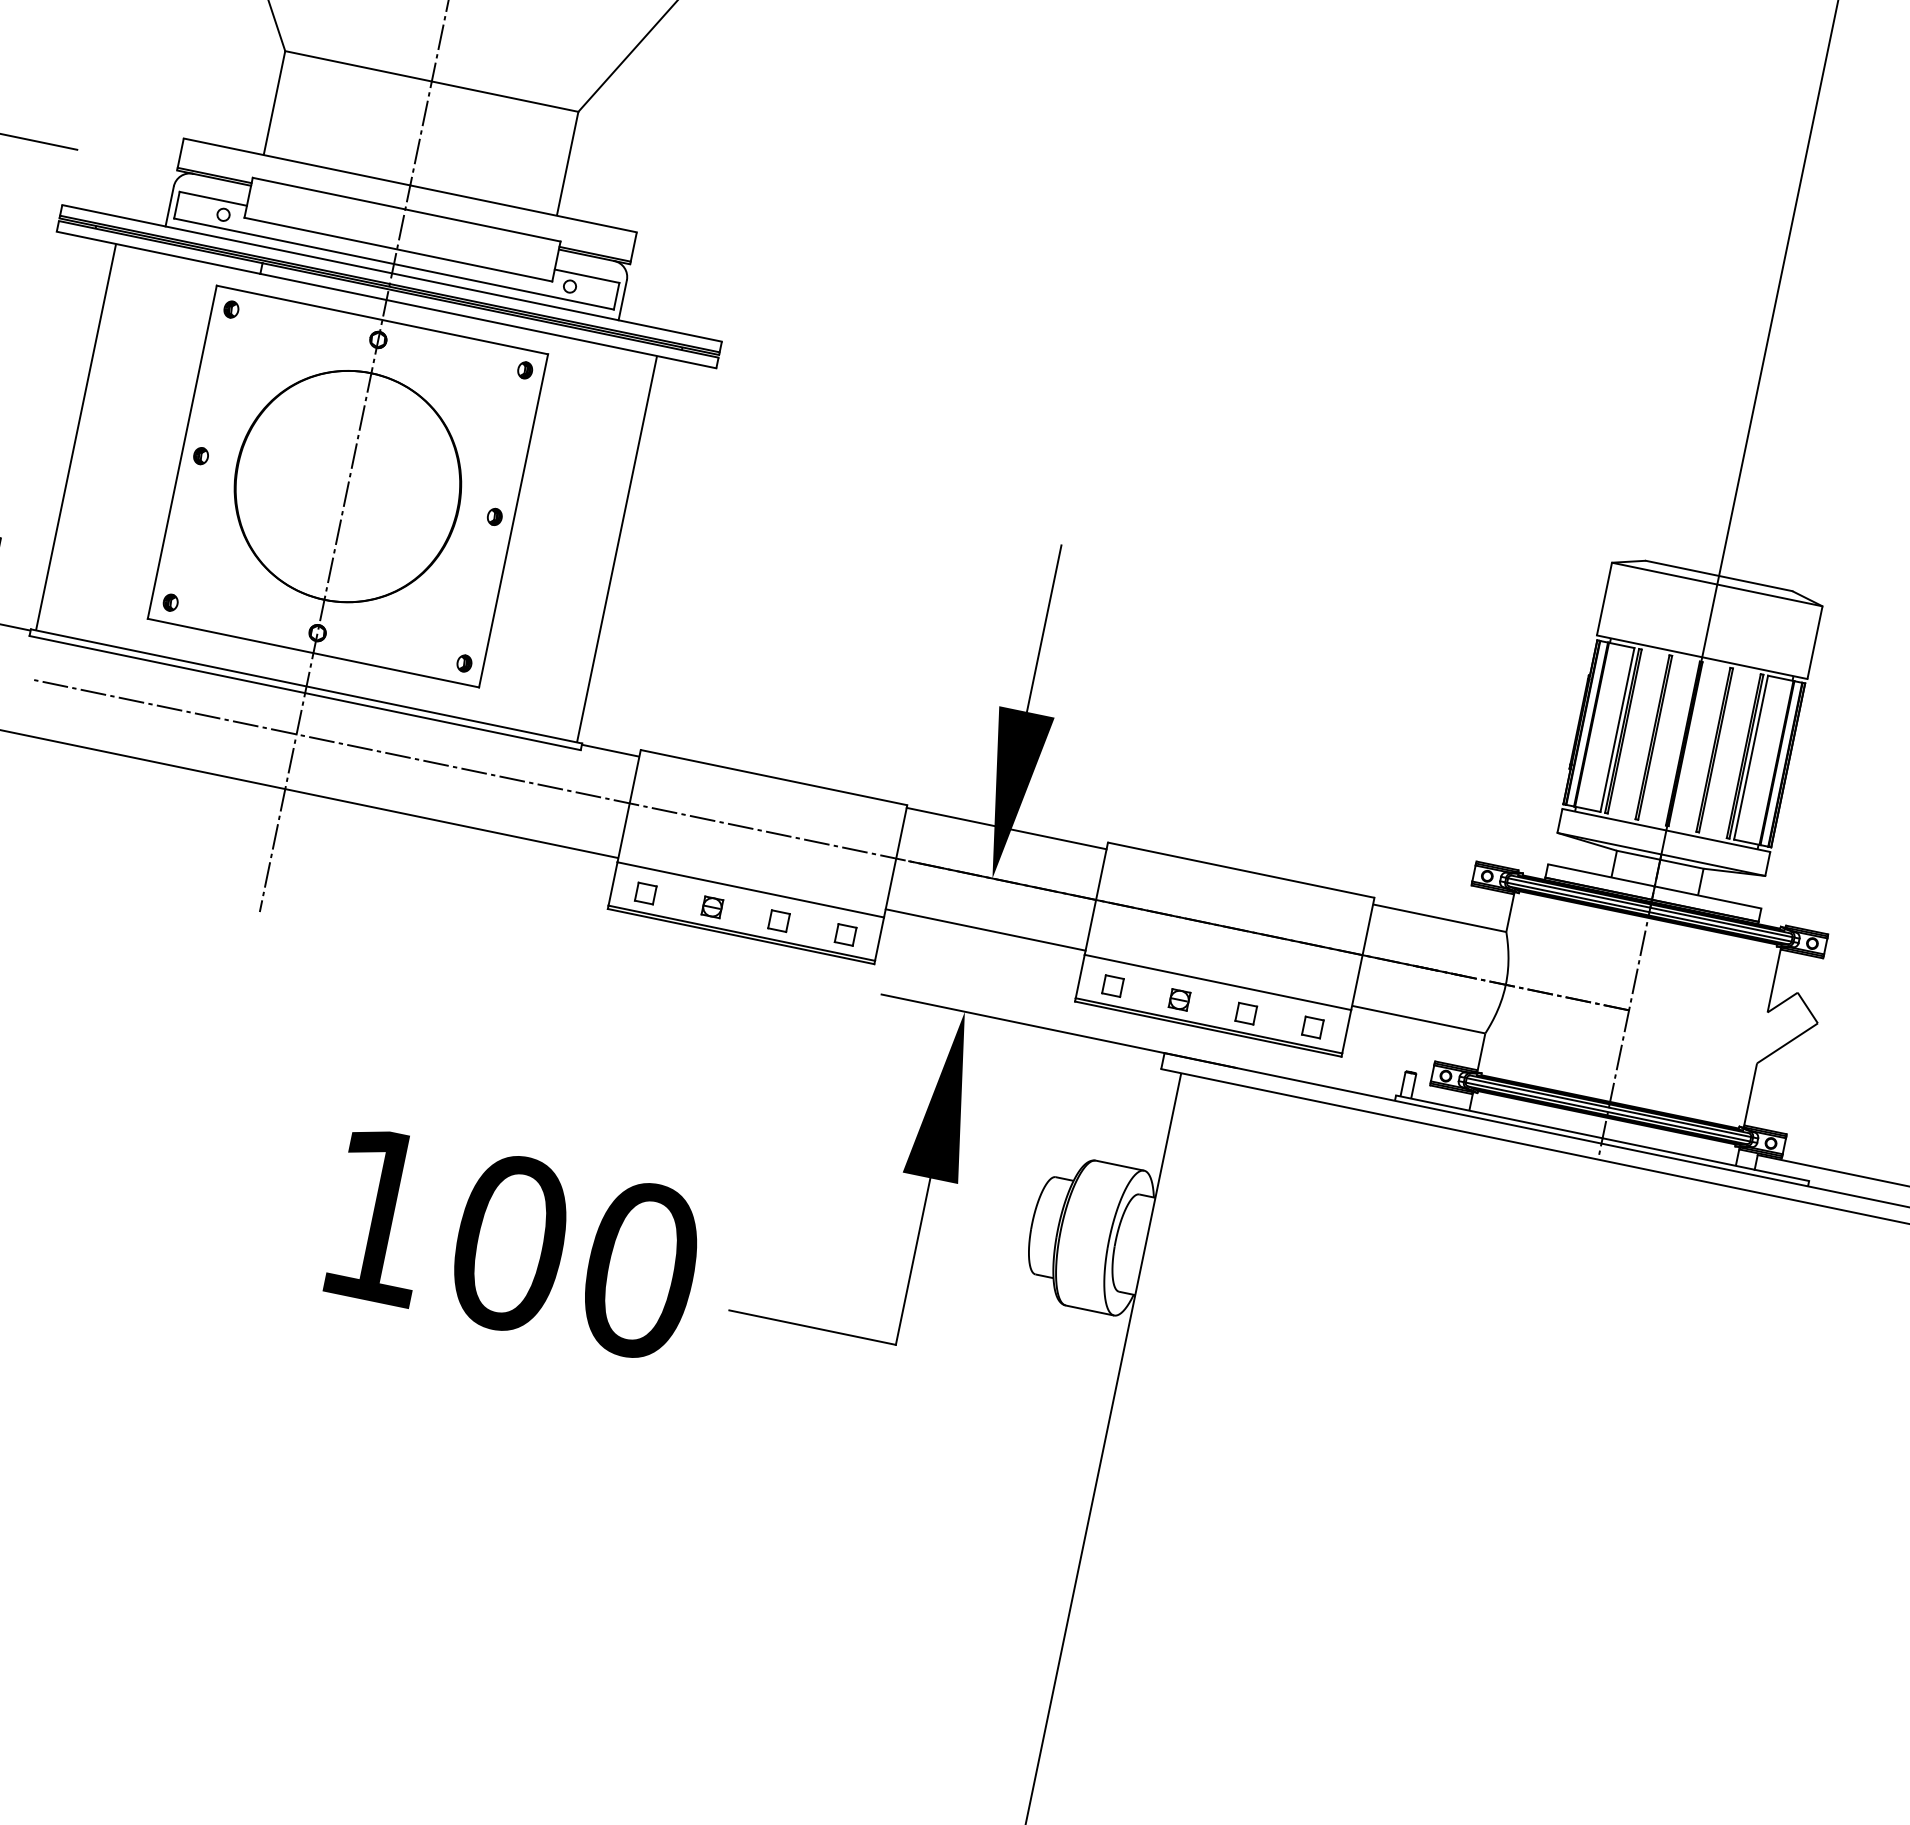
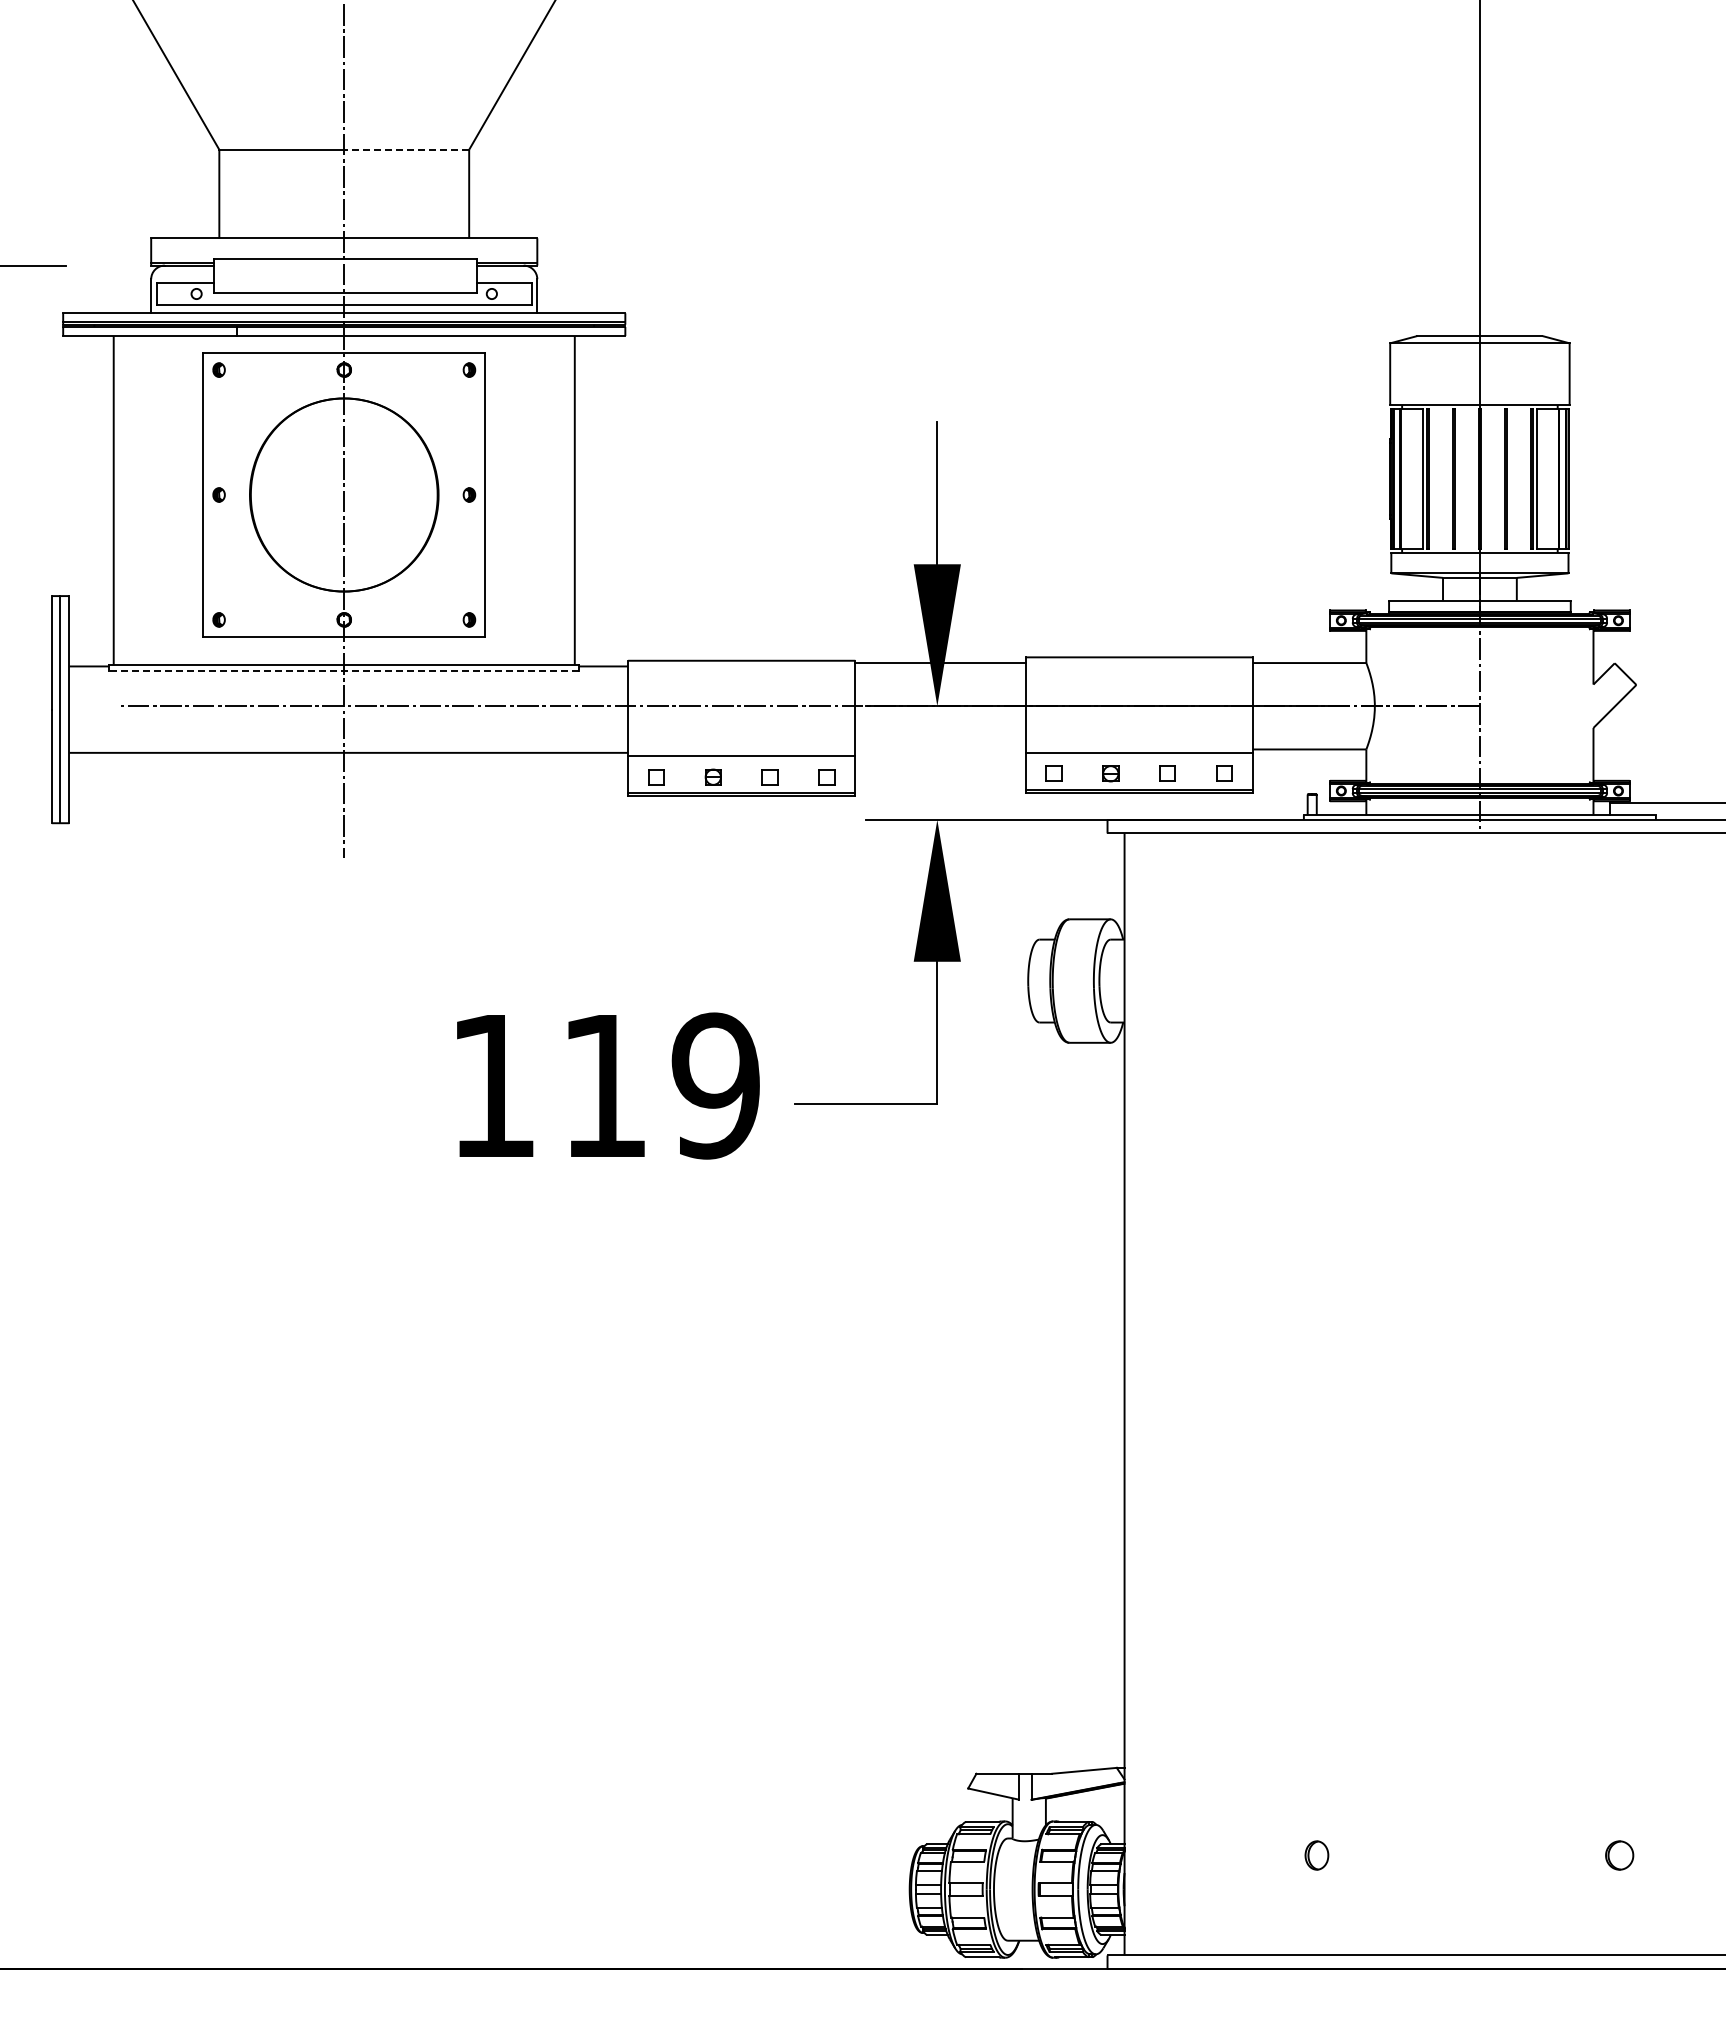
line: (504, 96) -> (406, 149), solid -> dashed
line: (305, 693) -> (344, 671), solid -> dashed
line: (985, 930) -> (940, 749), removed
text: (575, 1256) -> (660, 1085), 100 -> 119

